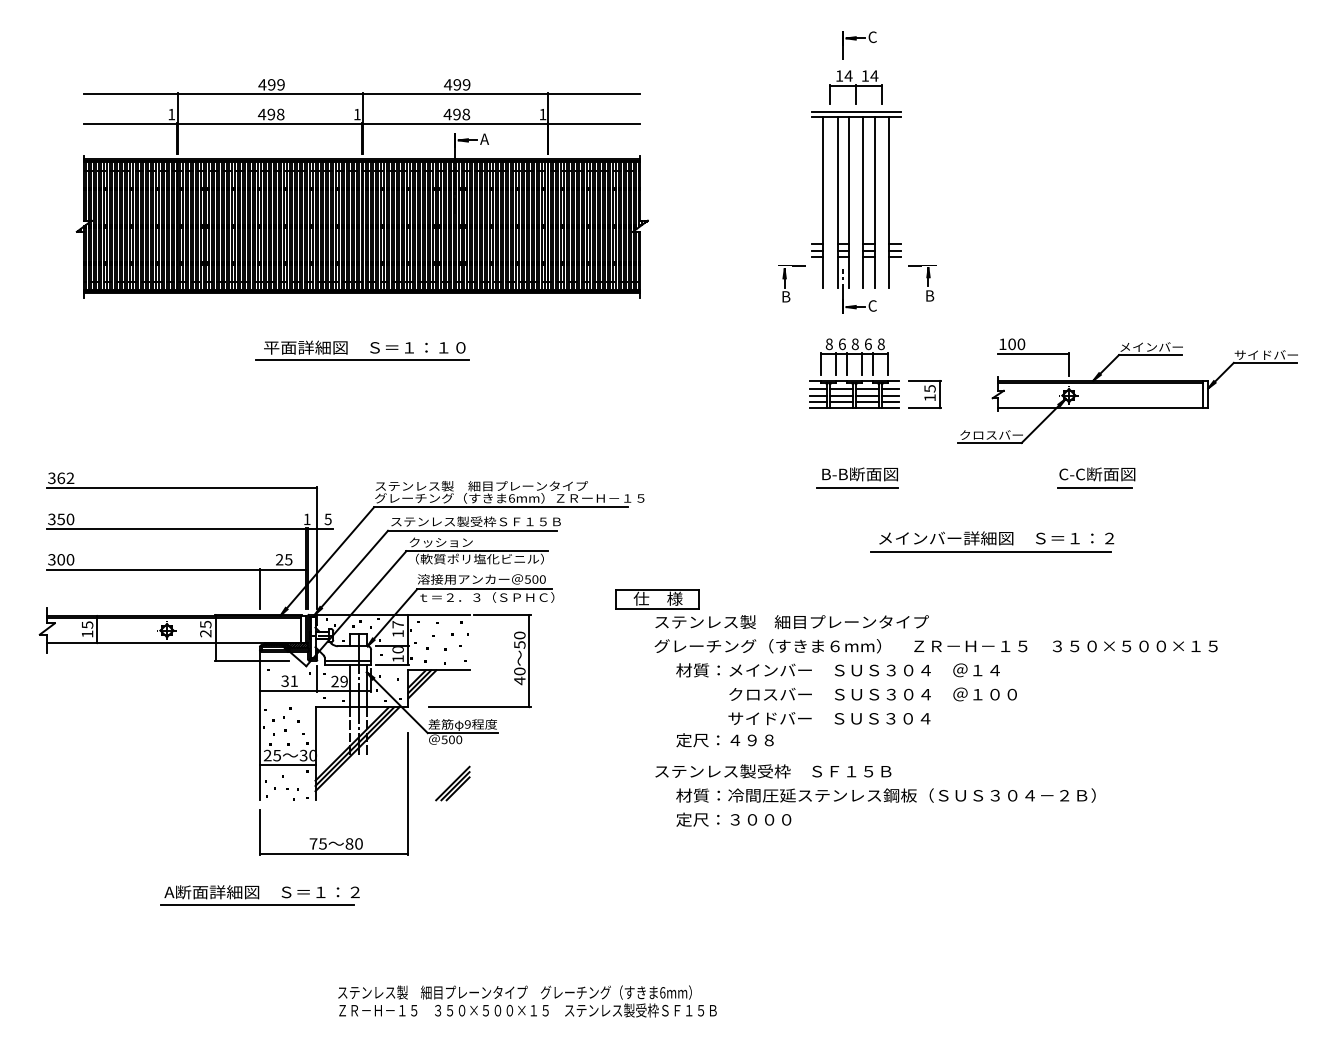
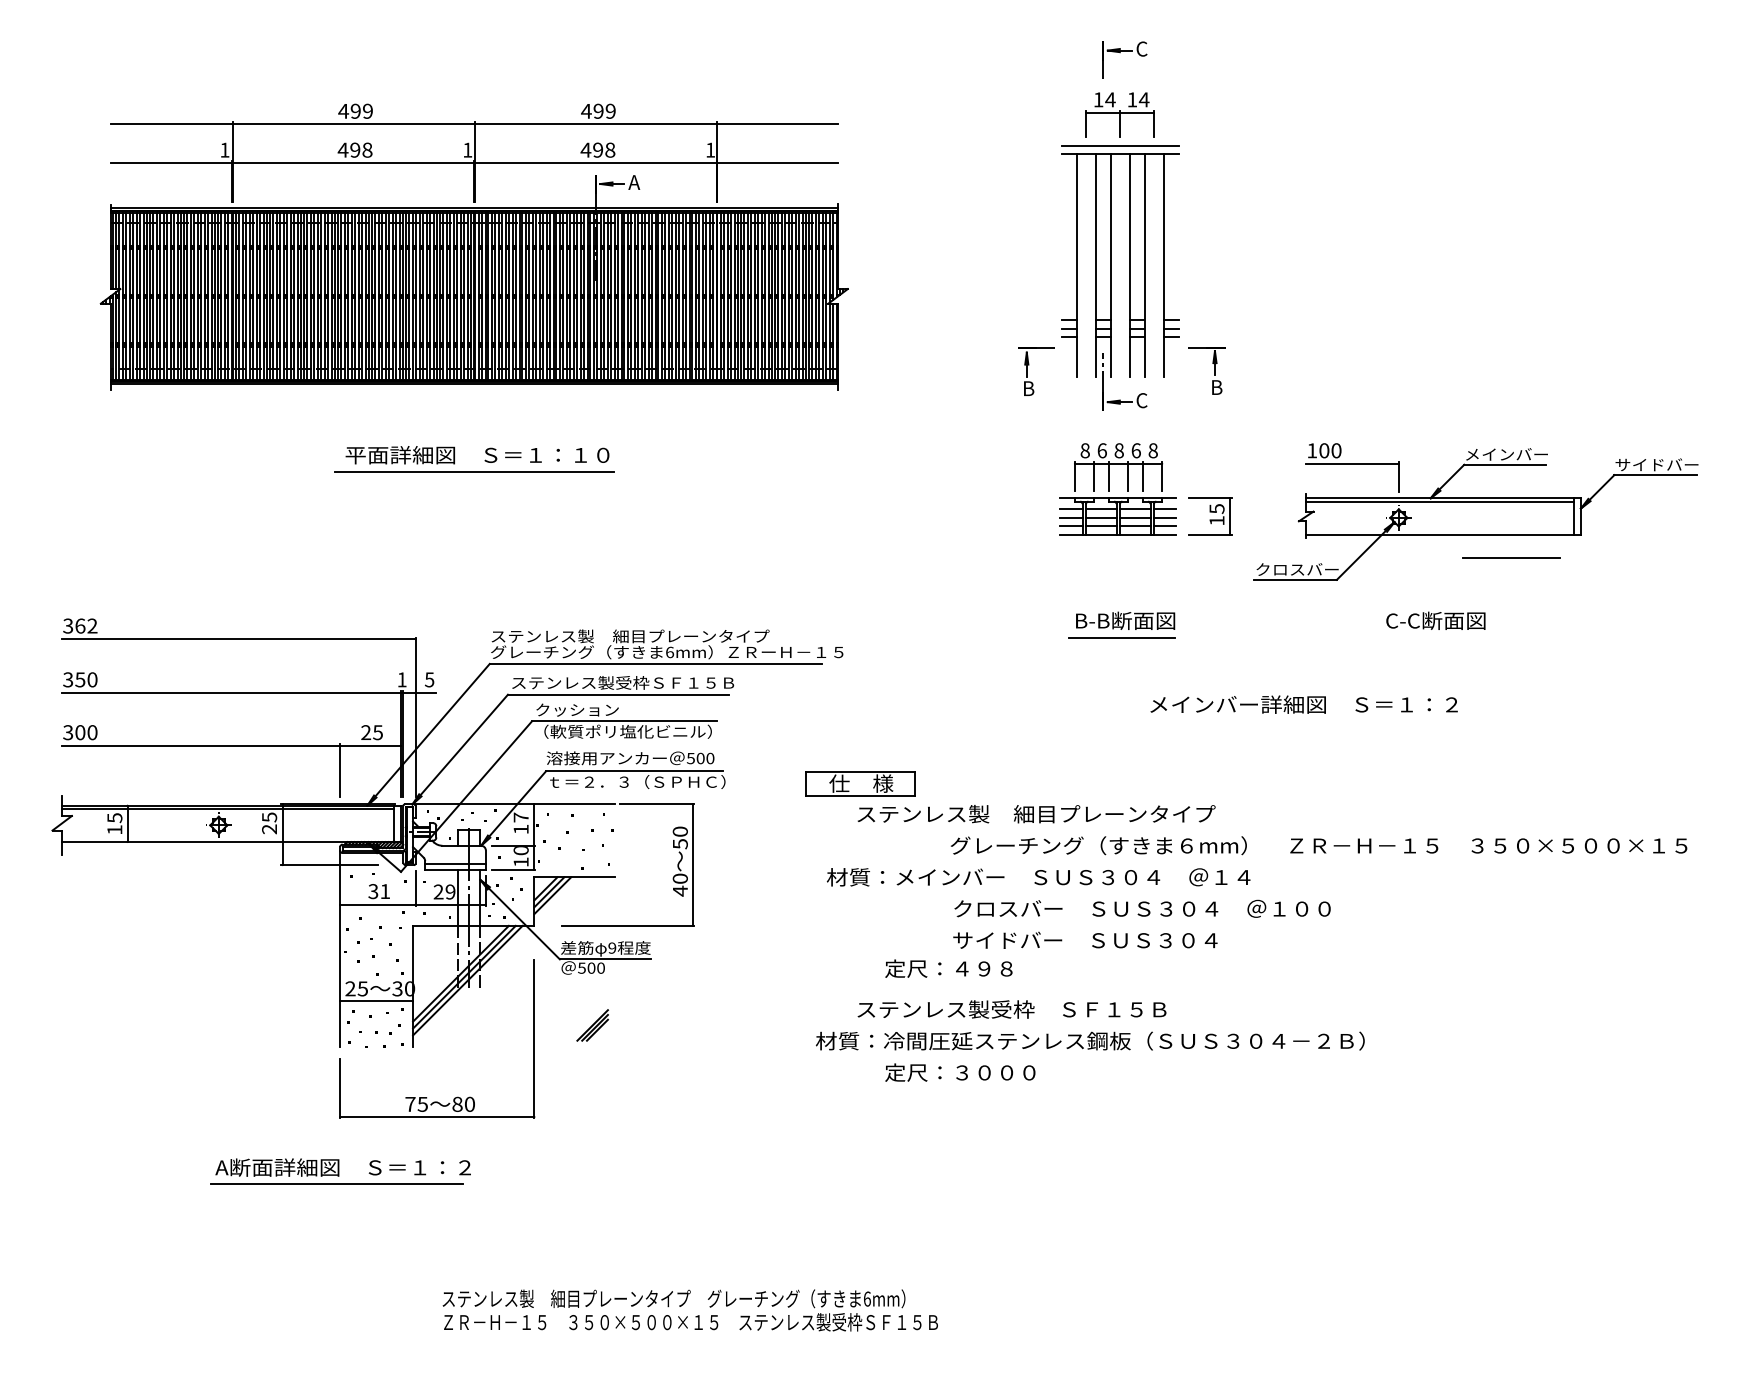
line: (1094, 487) -> (1511, 557), moved
line: (990, 552) -> (1296, 722), removed
text: (935, 646) -> (1318, 845), moved
text: (837, 670) -> (1038, 877), moved
part: (452, 783) -> (592, 1025), size x0.7
text: (886, 795) -> (1090, 1040), moved

